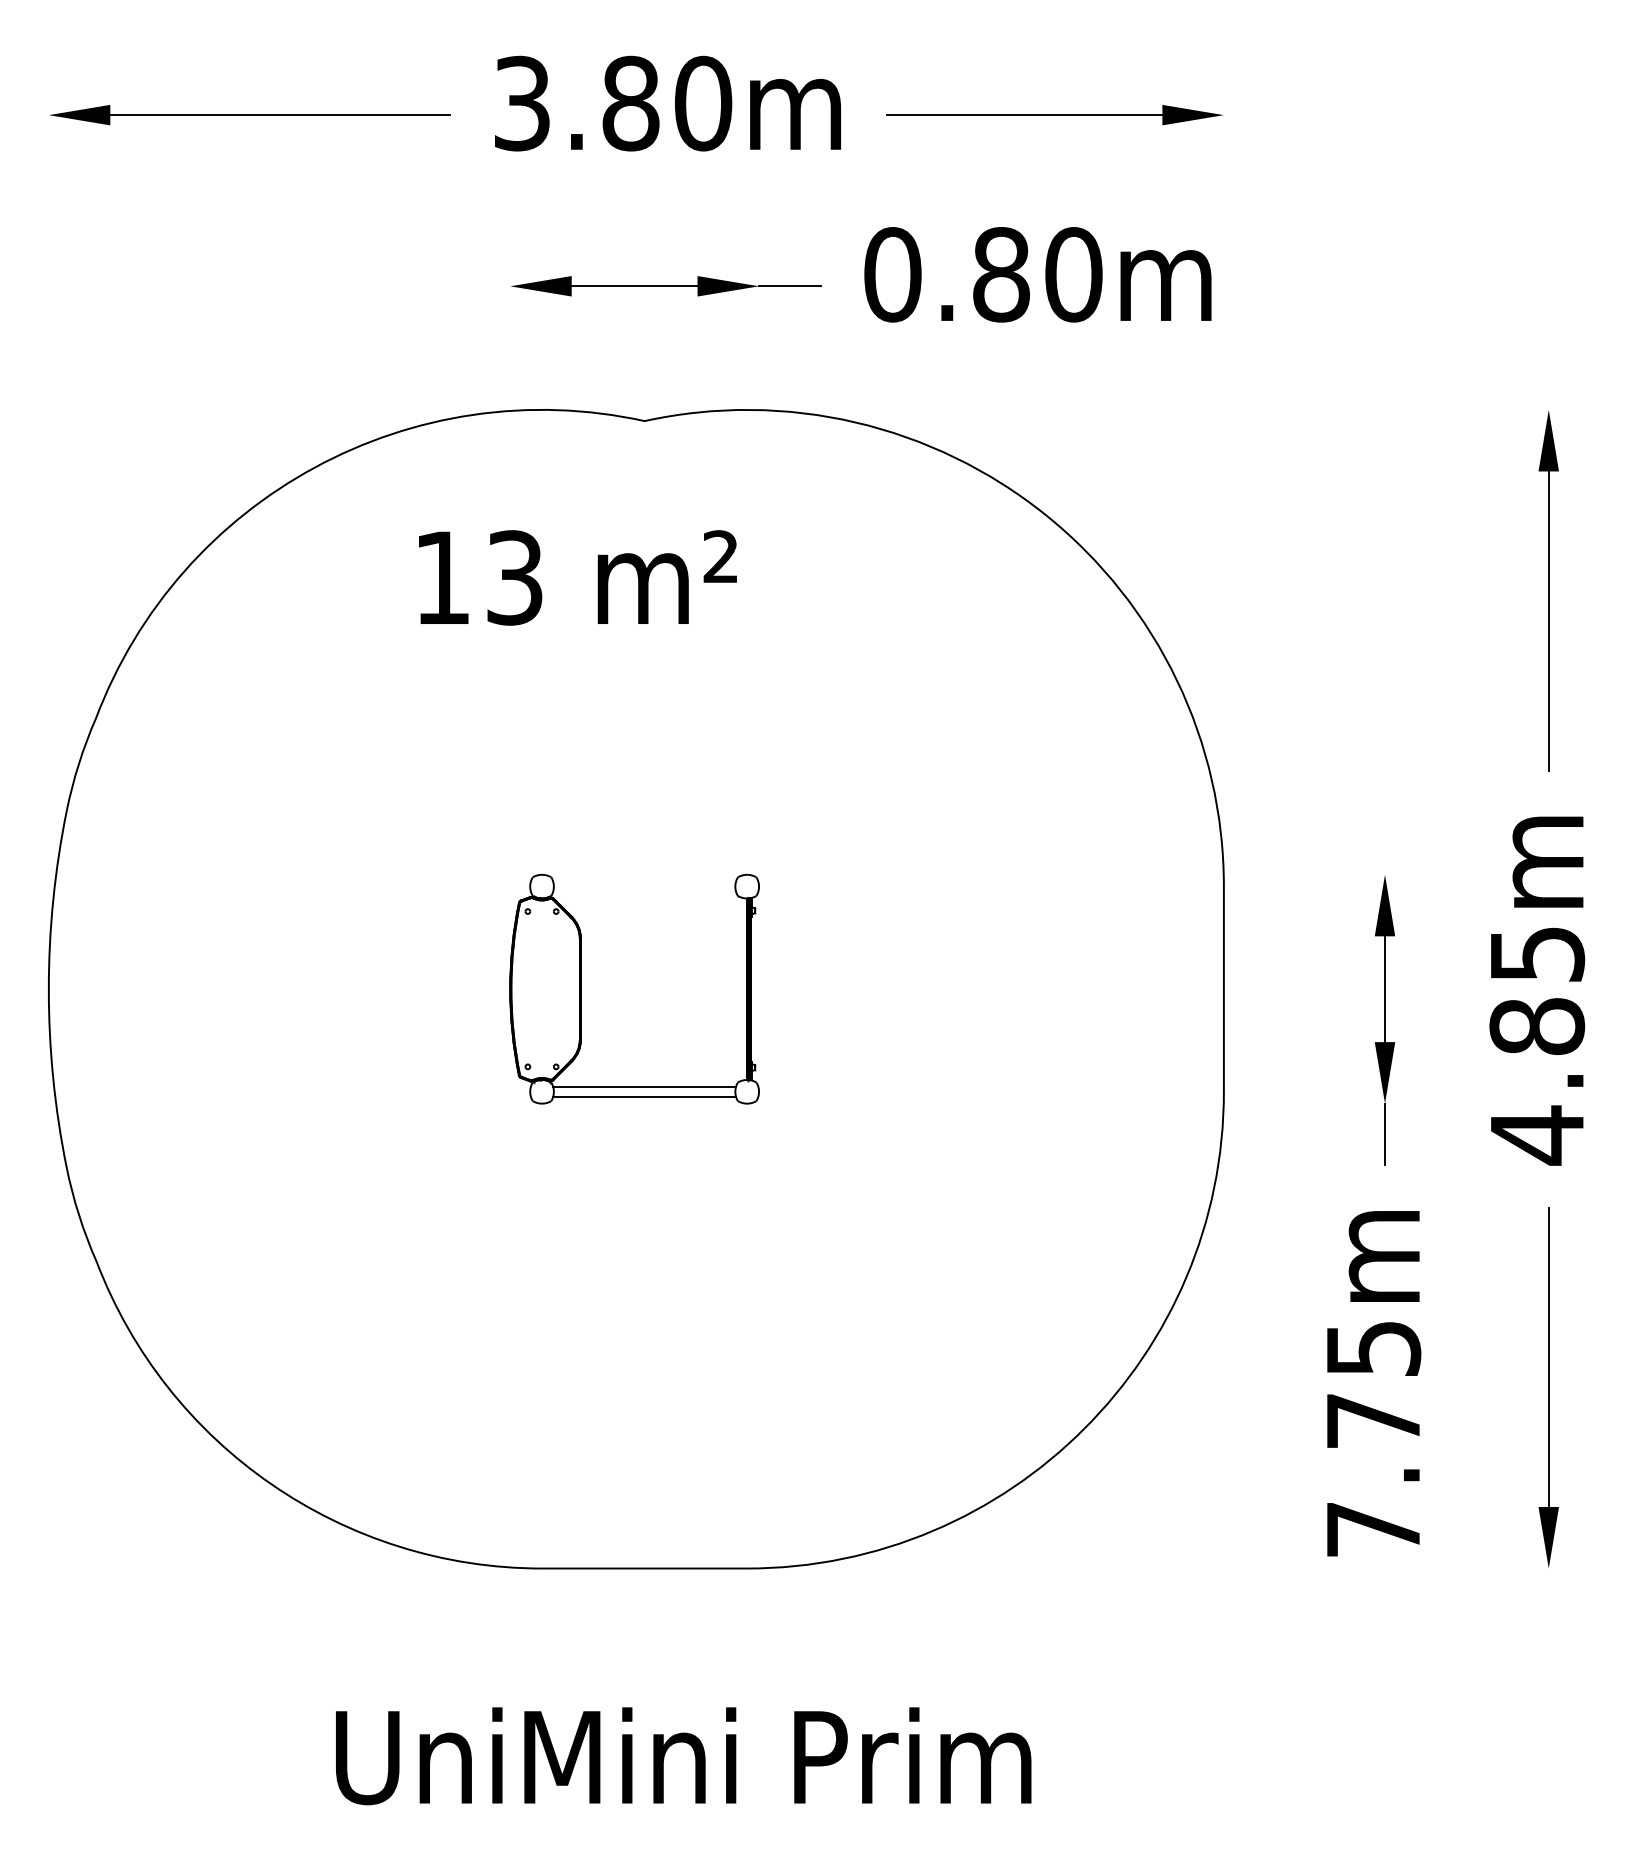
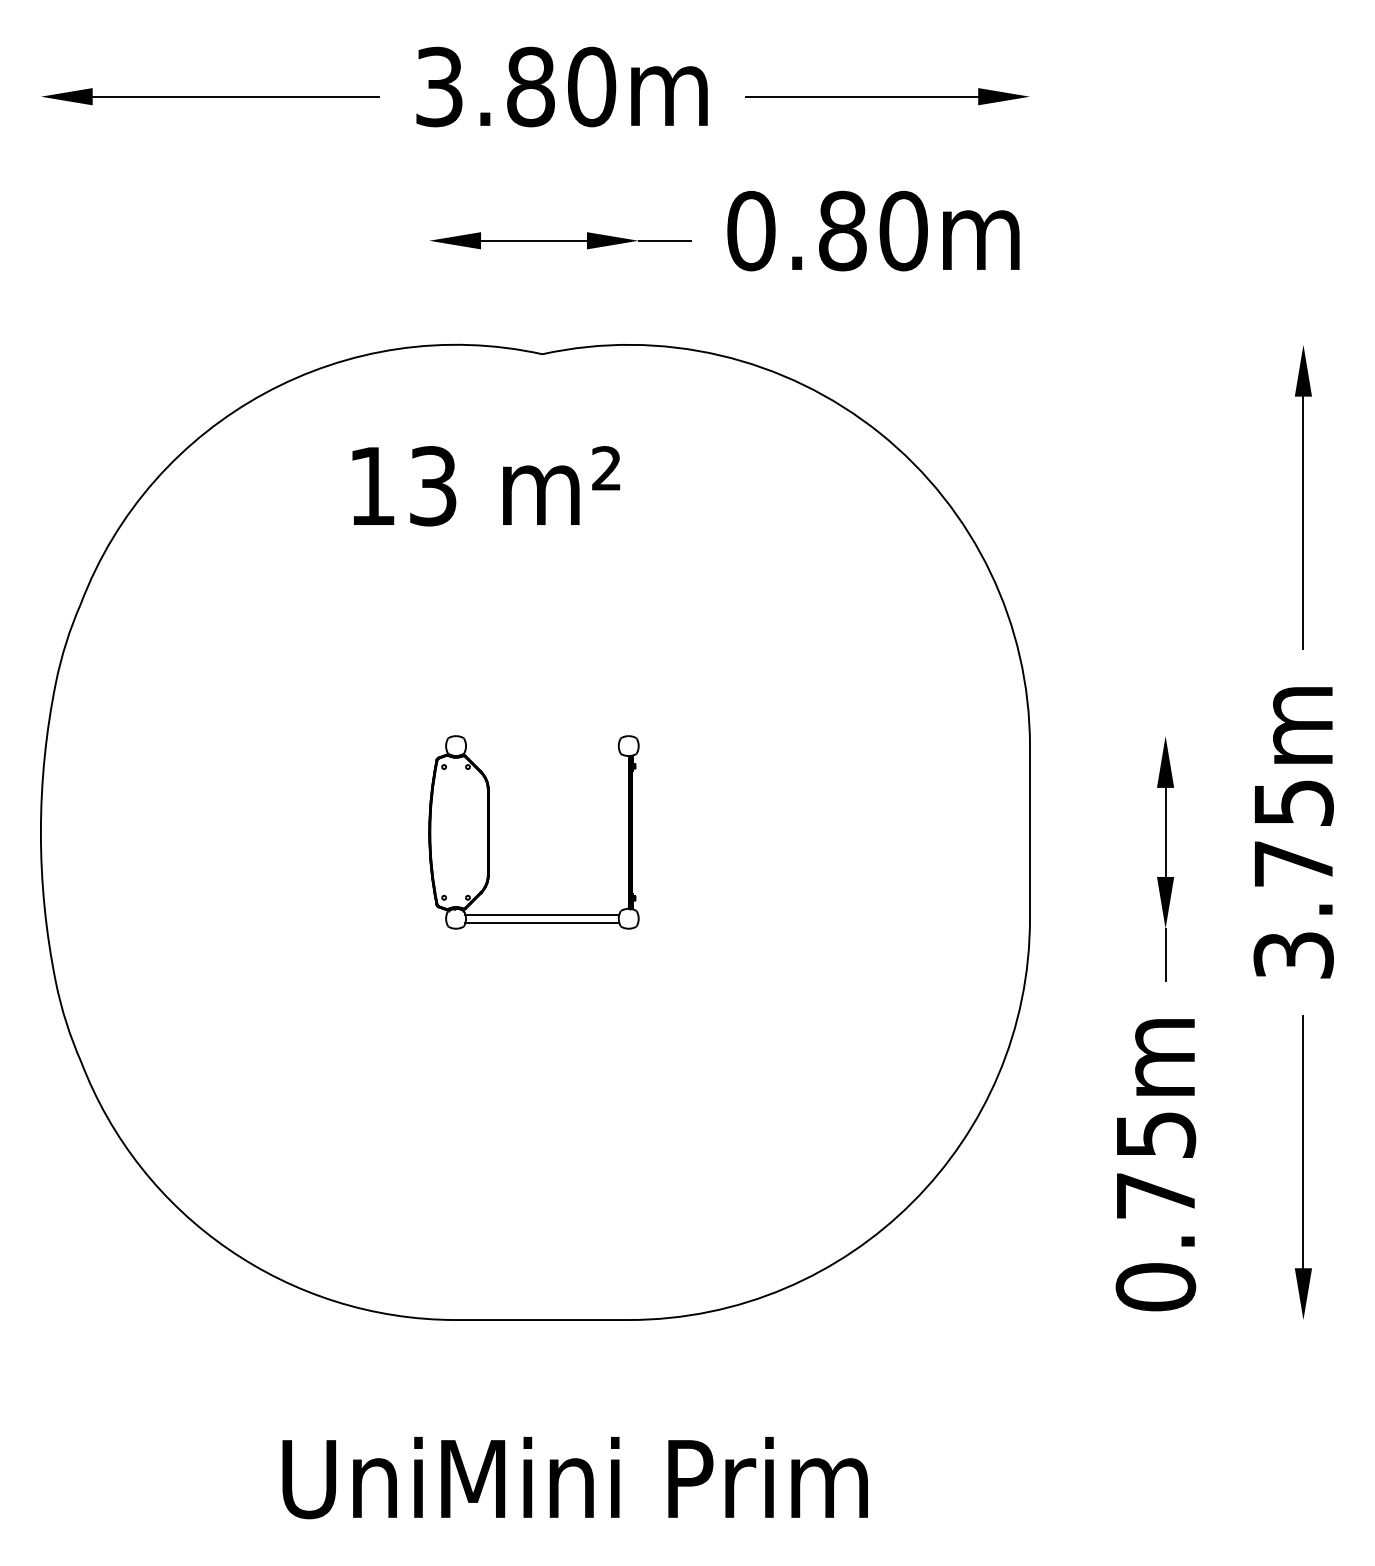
text: (1537, 1081) -> (1293, 910), 4.85m -> 3.75m
text: (1373, 1529) -> (1155, 1287), 7.75m -> 0.75m

